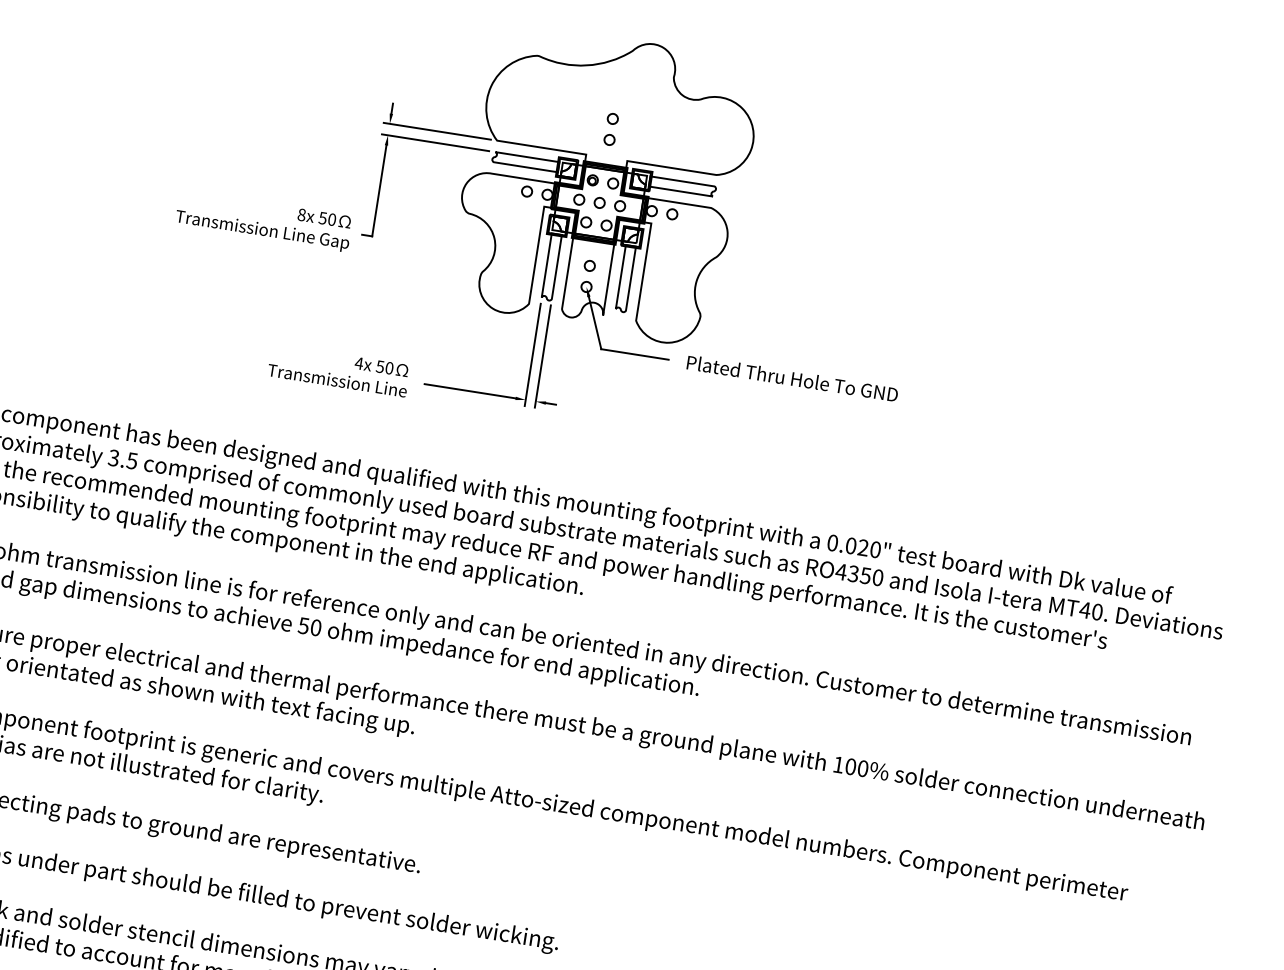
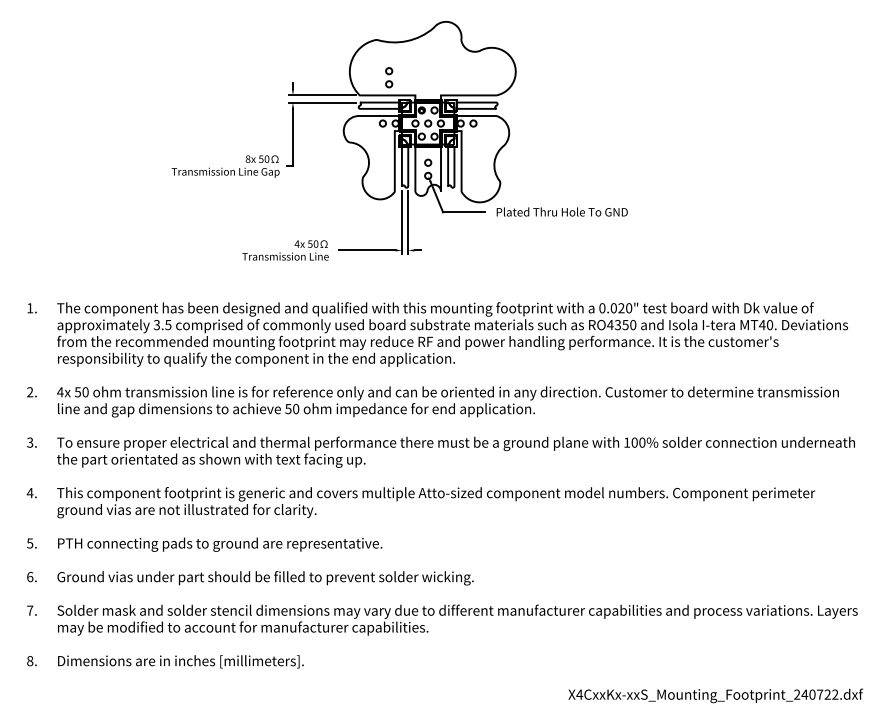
part: (611, 129) -> (389, 77), moved

